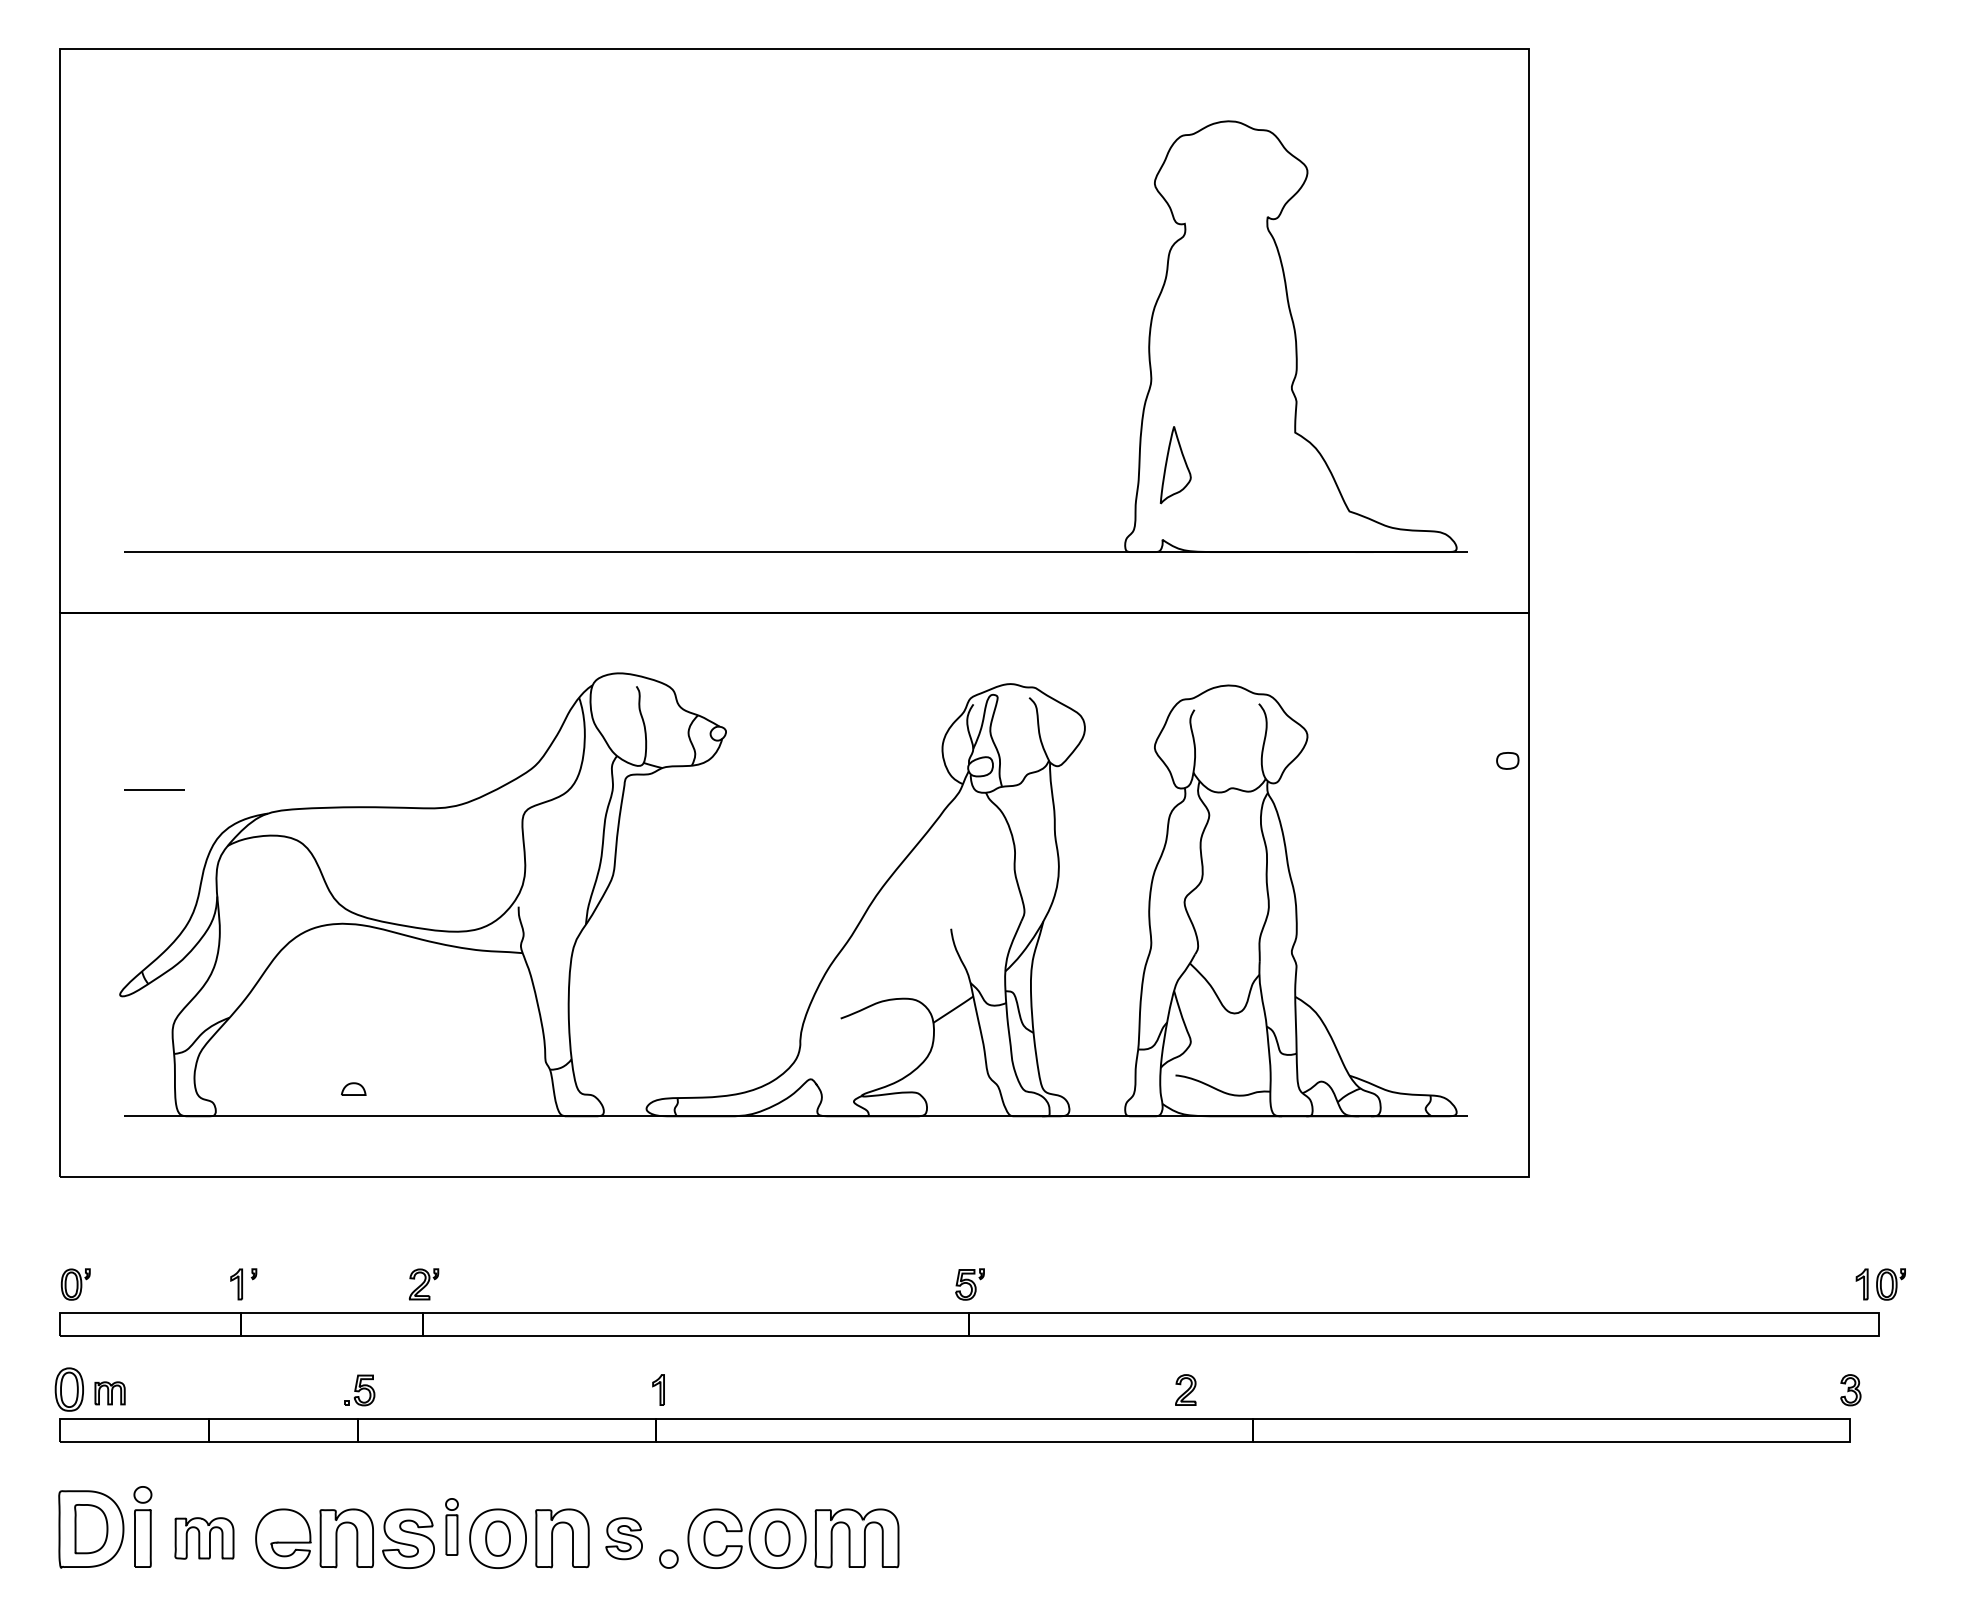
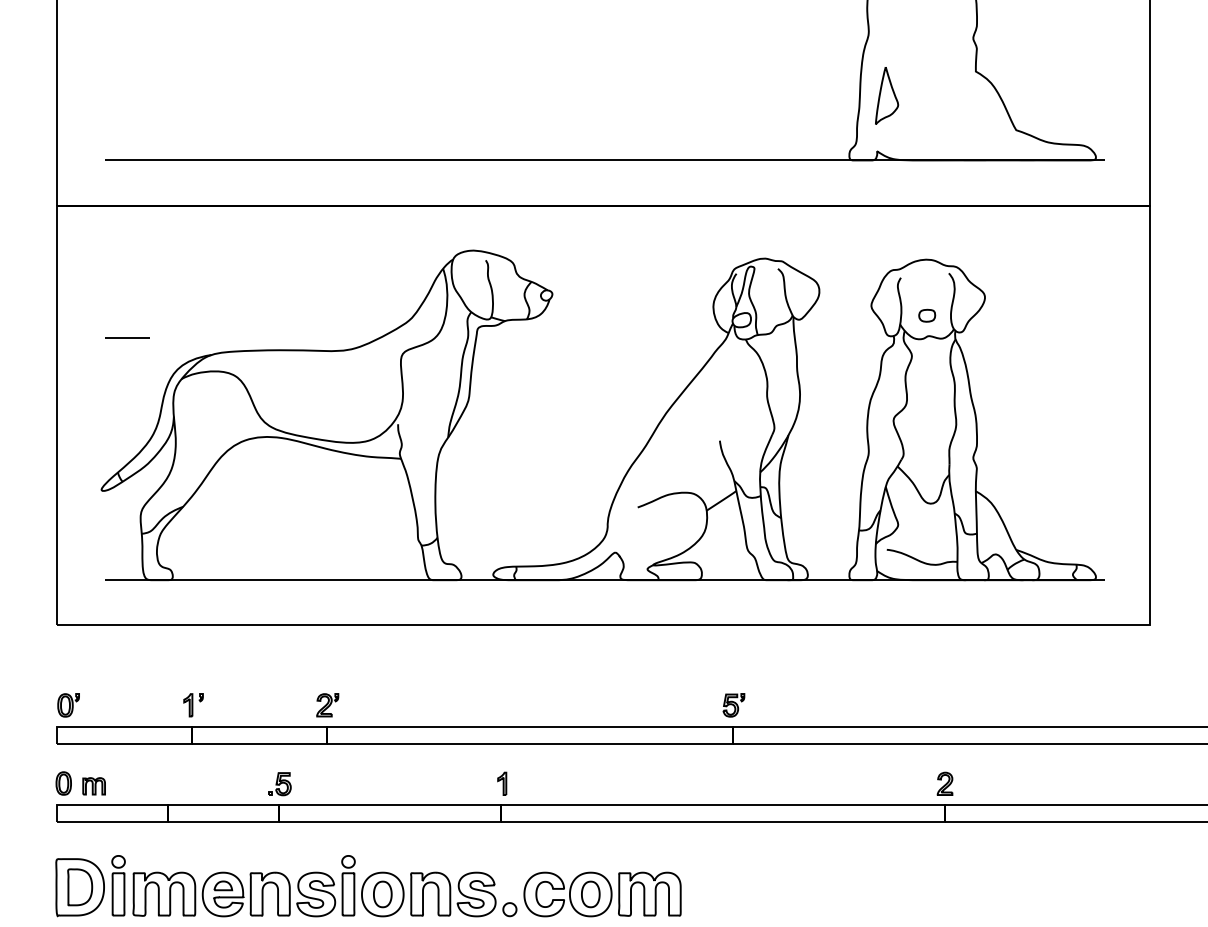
part: (1507, 760) -> (926, 315), moved
part: (353, 1088) -> (223, 885), moved
part: (68, 1389) -> (63, 783), size x0.71
part: (1185, 1389) -> (944, 783), moved
part: (451, 1526) -> (348, 885), size x1.43
part: (204, 1538) -> (164, 894), size x1.43
part: (623, 1538) -> (476, 894), size x1.43

